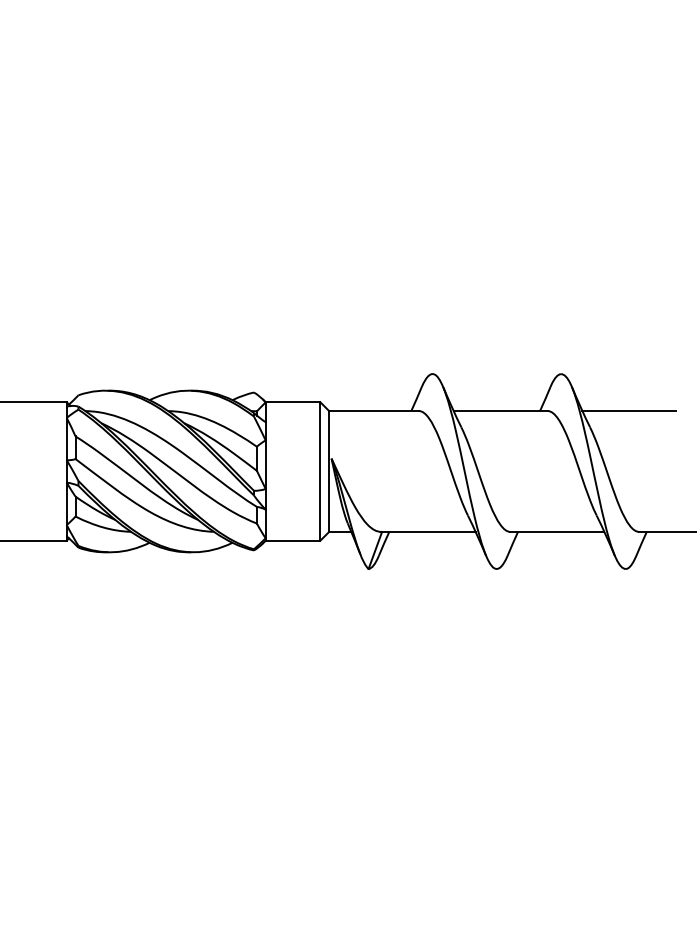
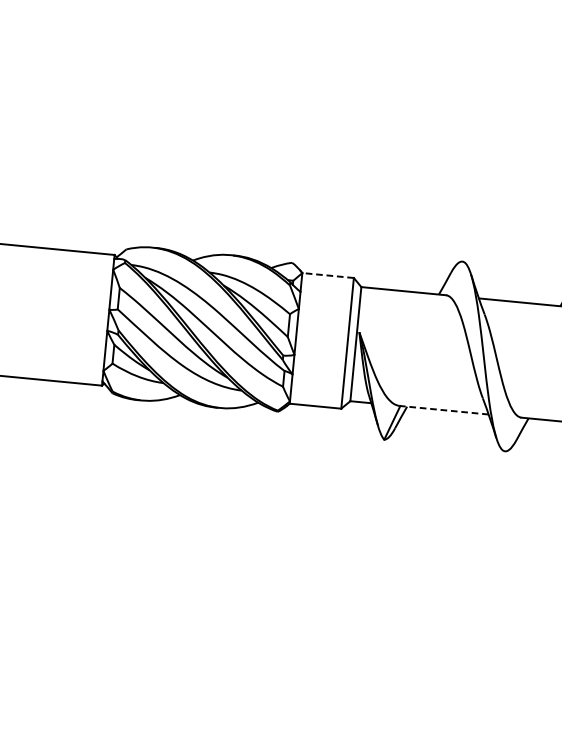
line: (292, 402) -> (327, 275), solid -> dashed
line: (428, 531) -> (444, 409), solid -> dashed

